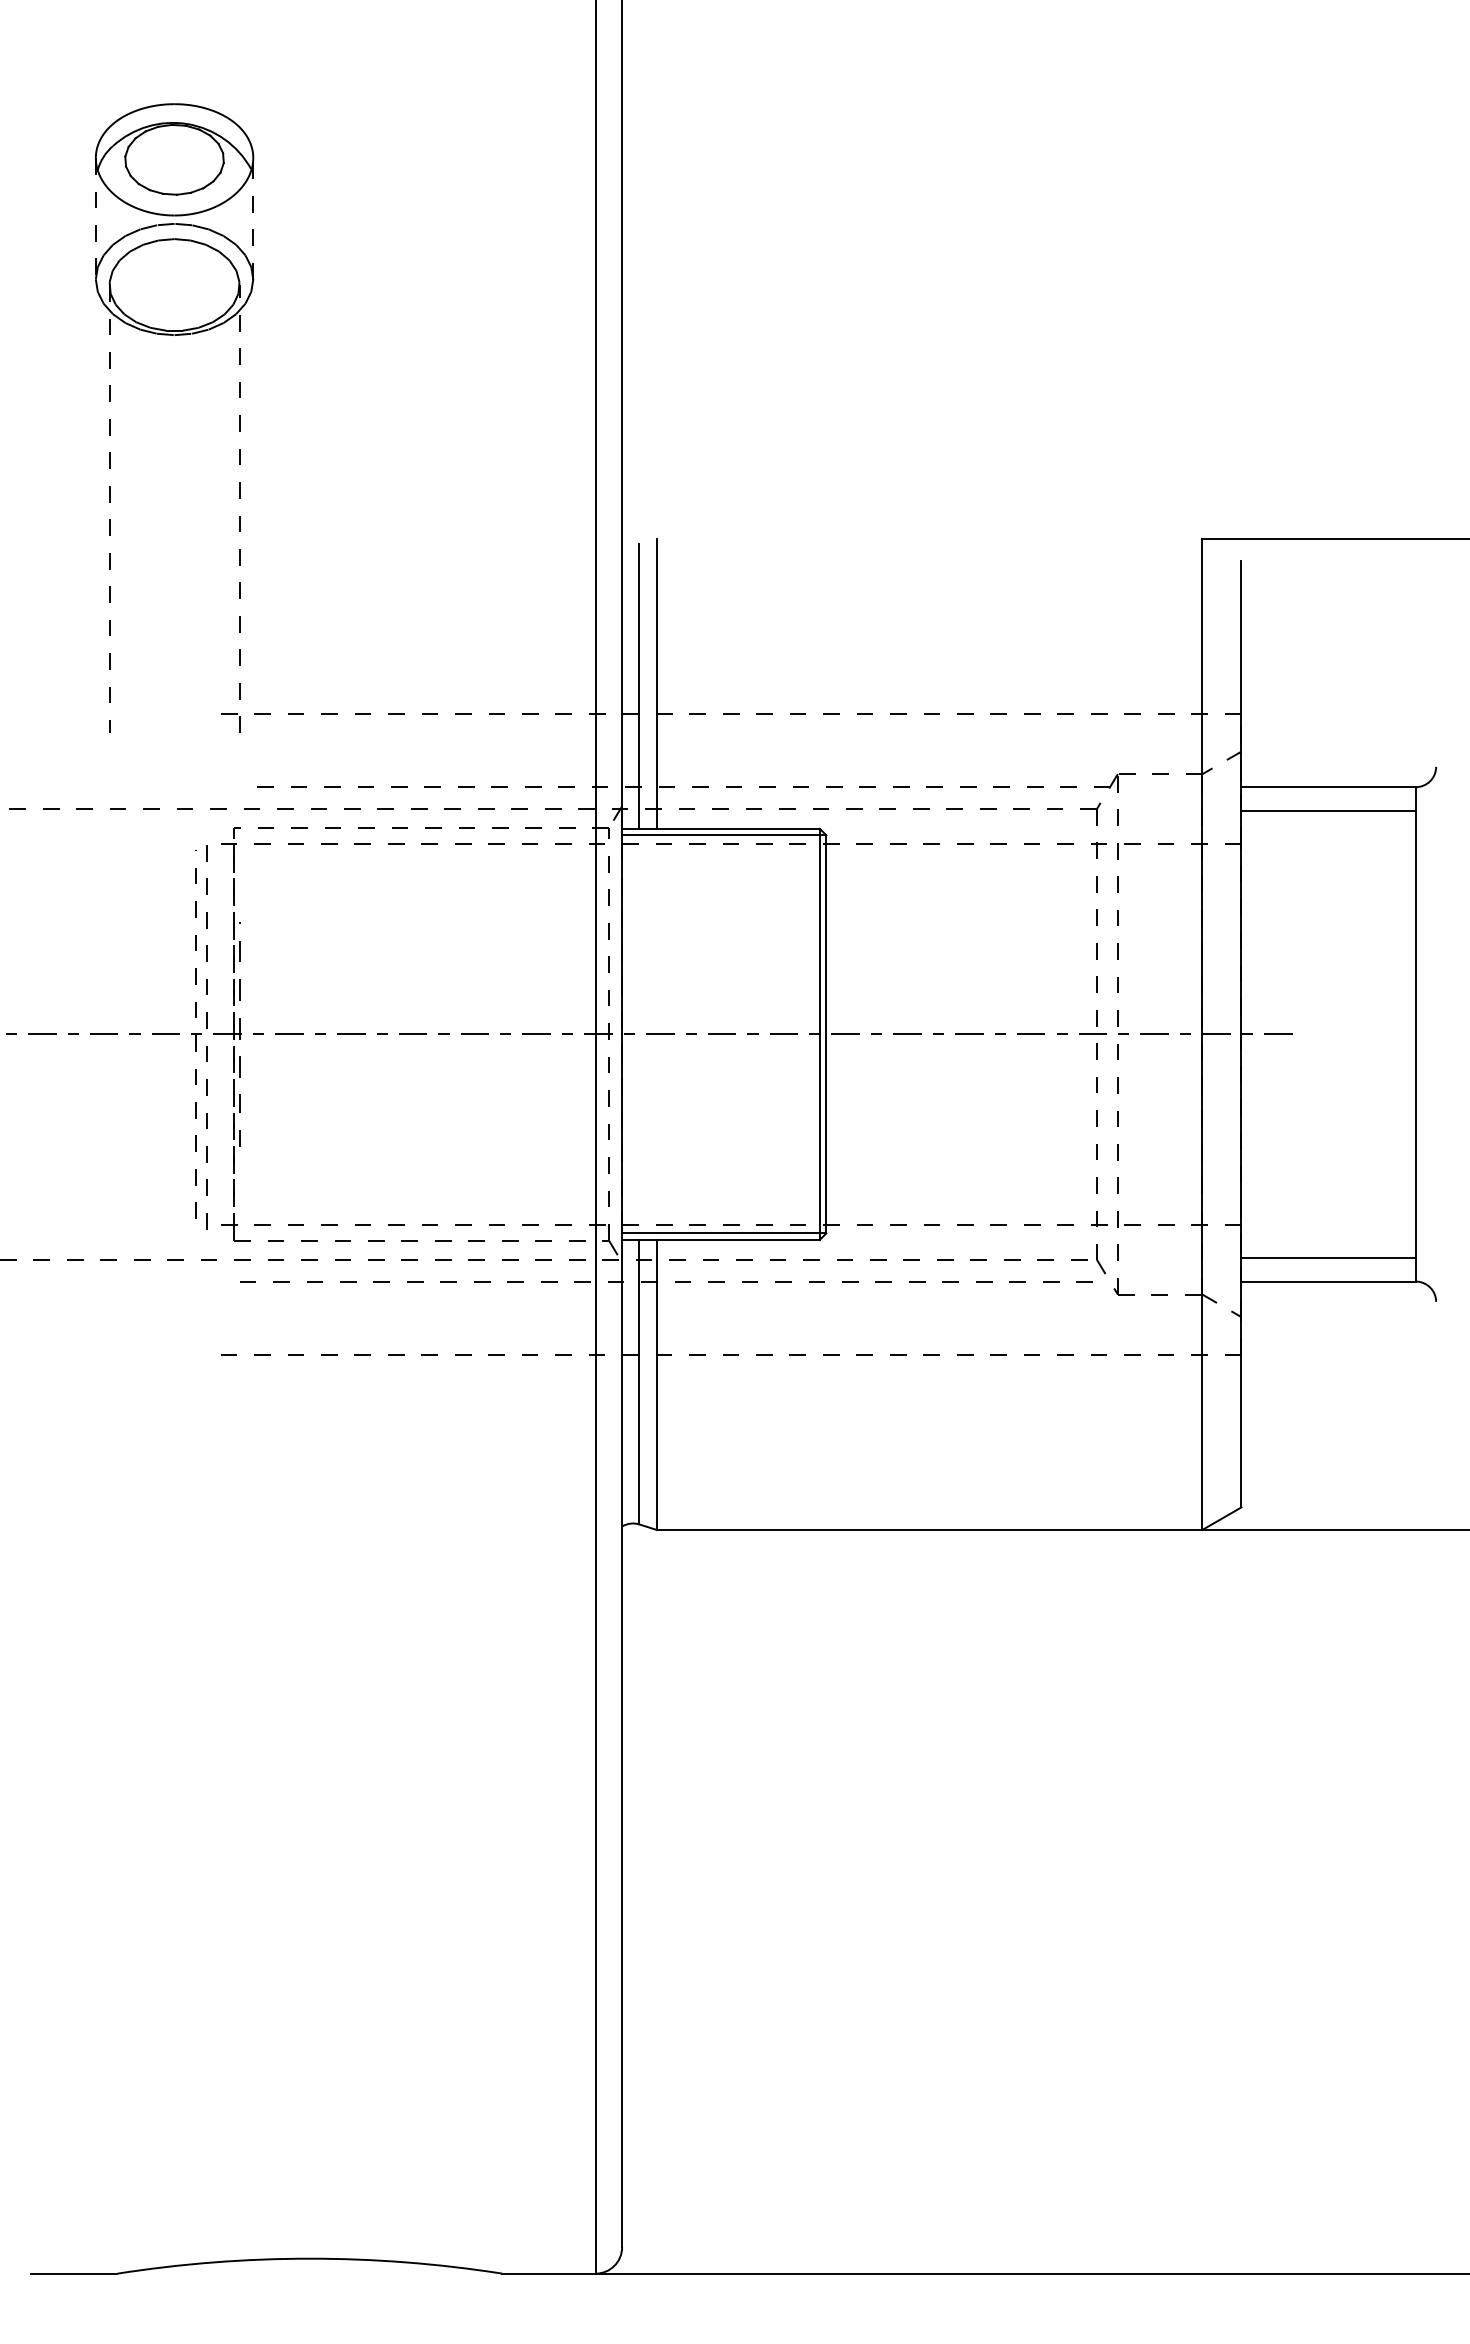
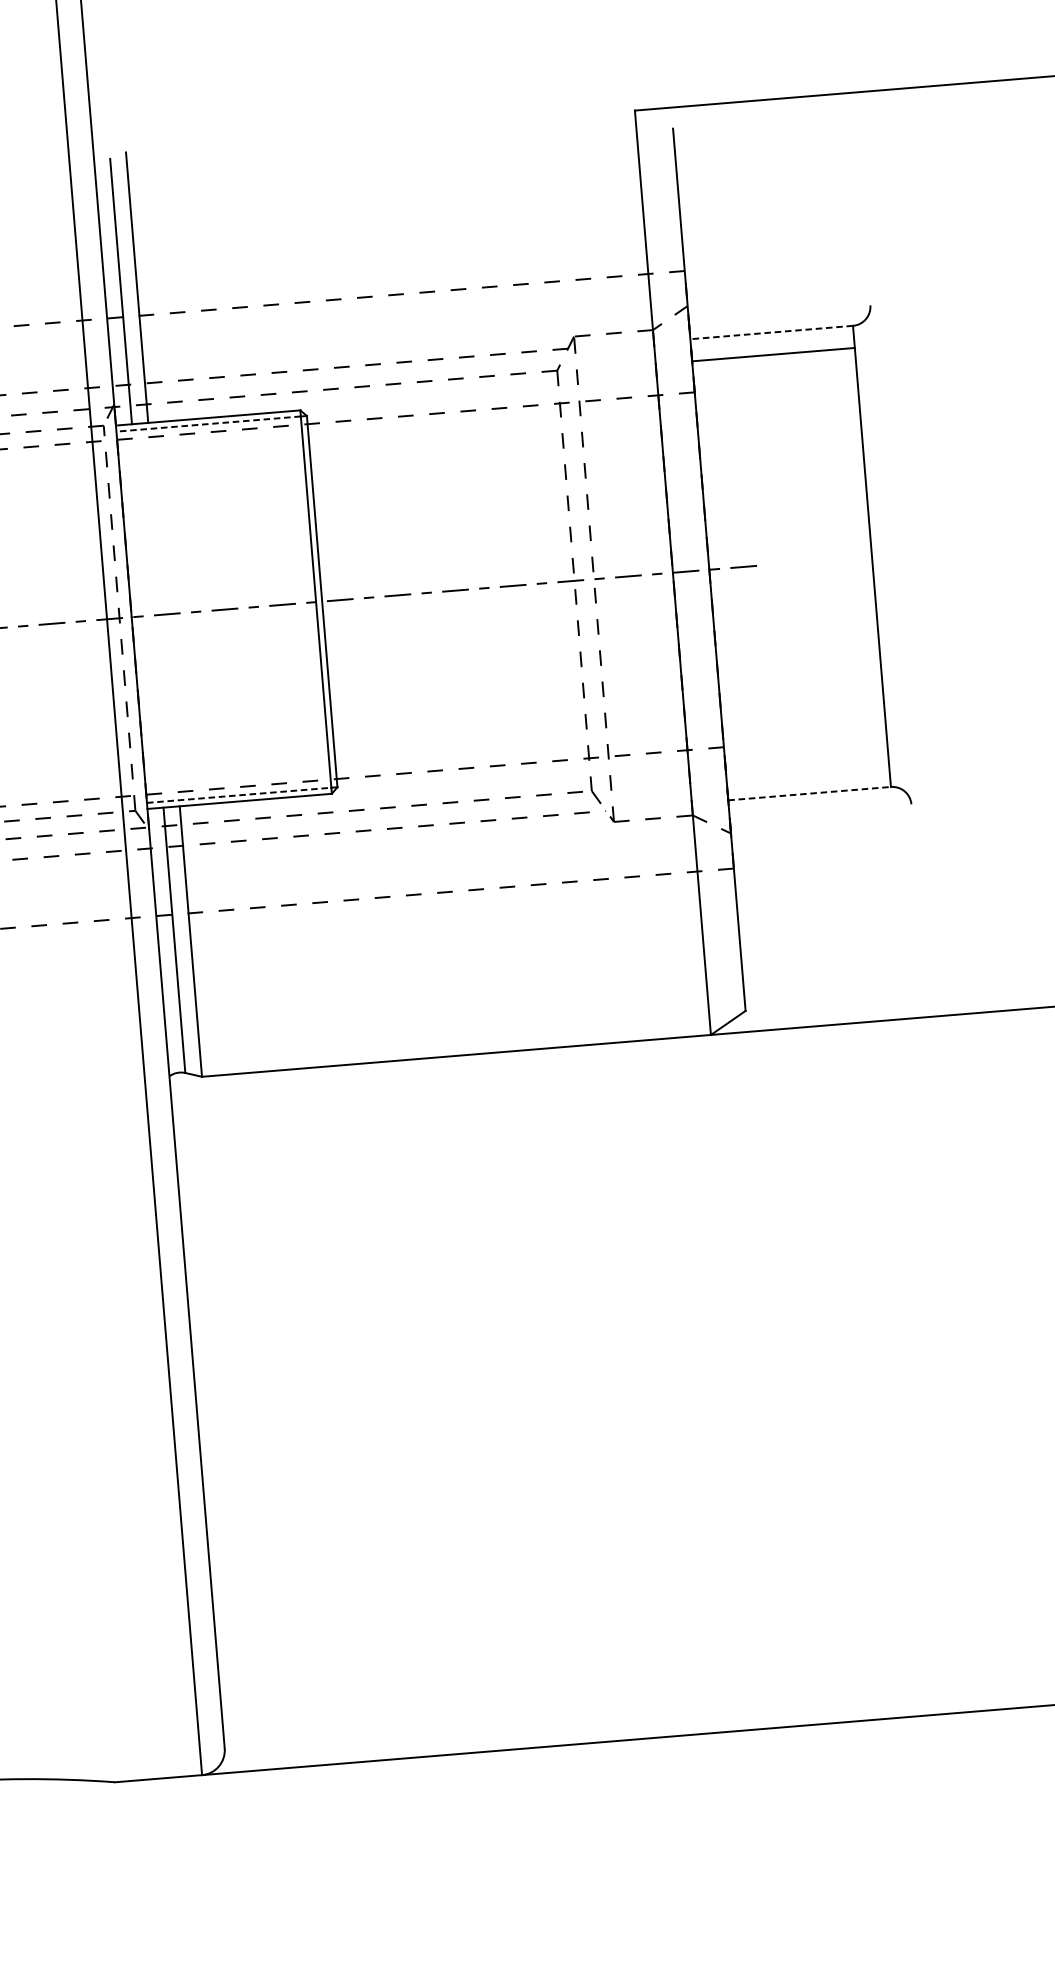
line: (1328, 787) -> (771, 332), solid -> dashed
line: (721, 835) -> (209, 424), solid -> dashed
line: (721, 1233) -> (239, 795), solid -> dashed
line: (1328, 1257) -> (807, 771), removed
line: (1329, 1281) -> (810, 793), solid -> dashed

